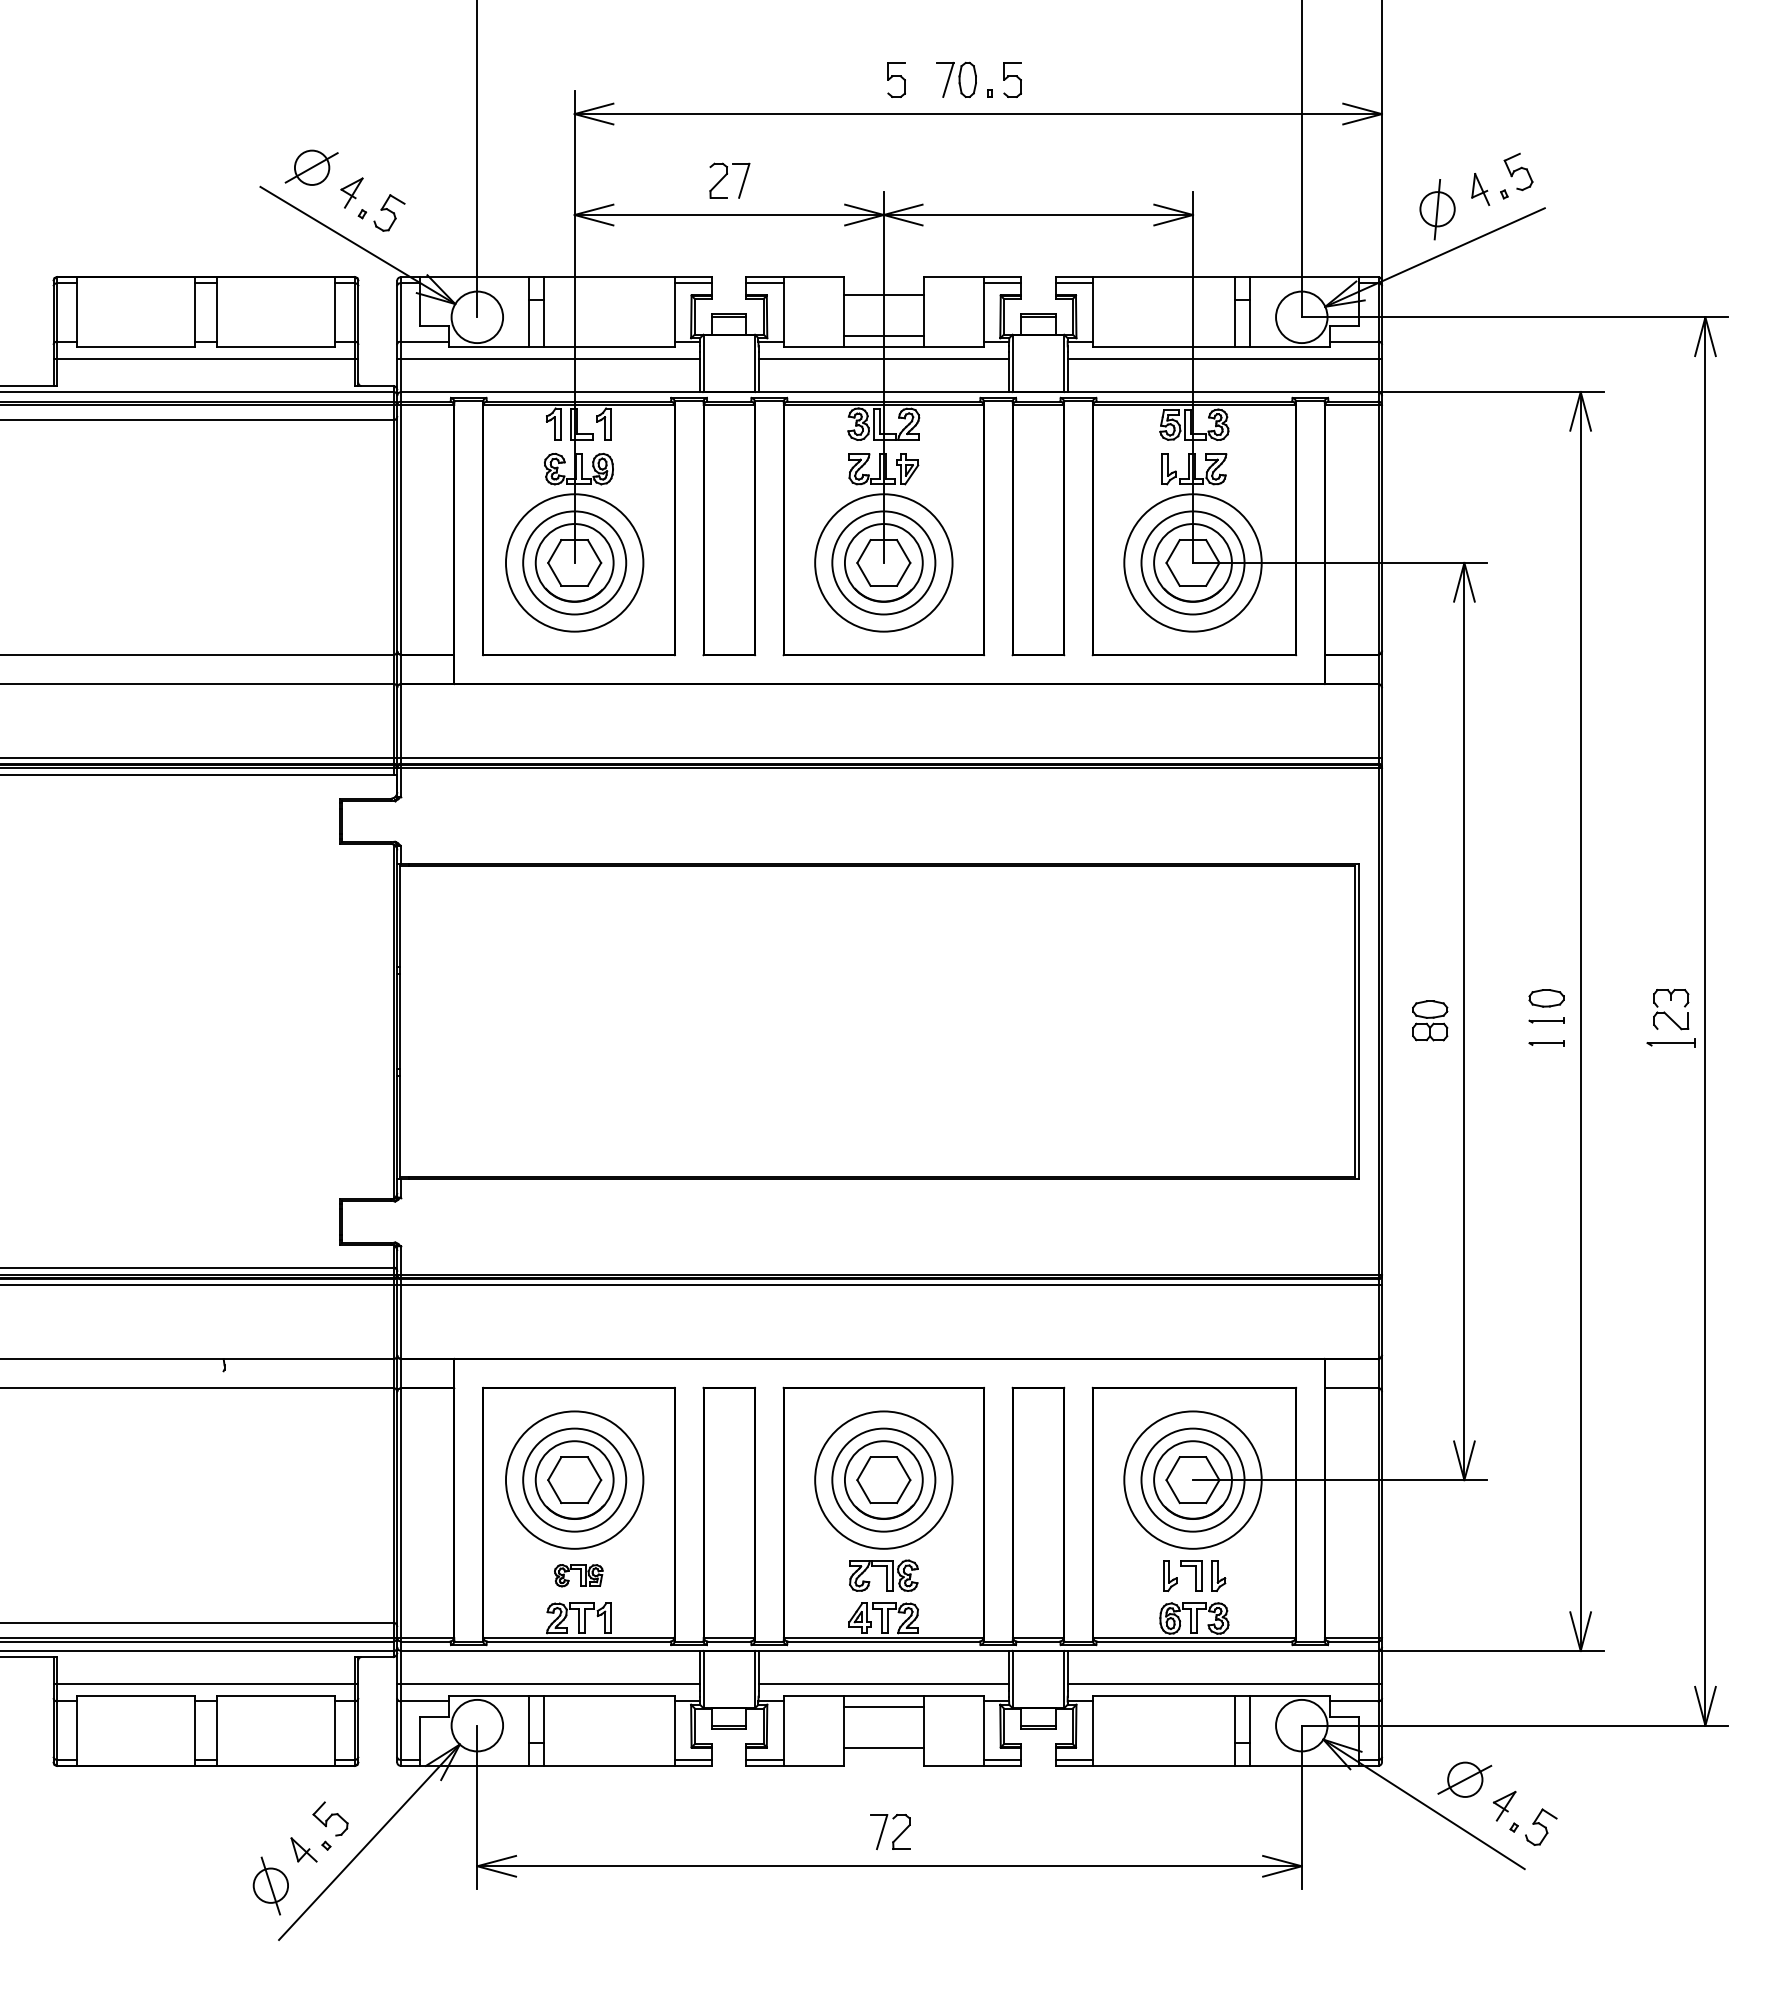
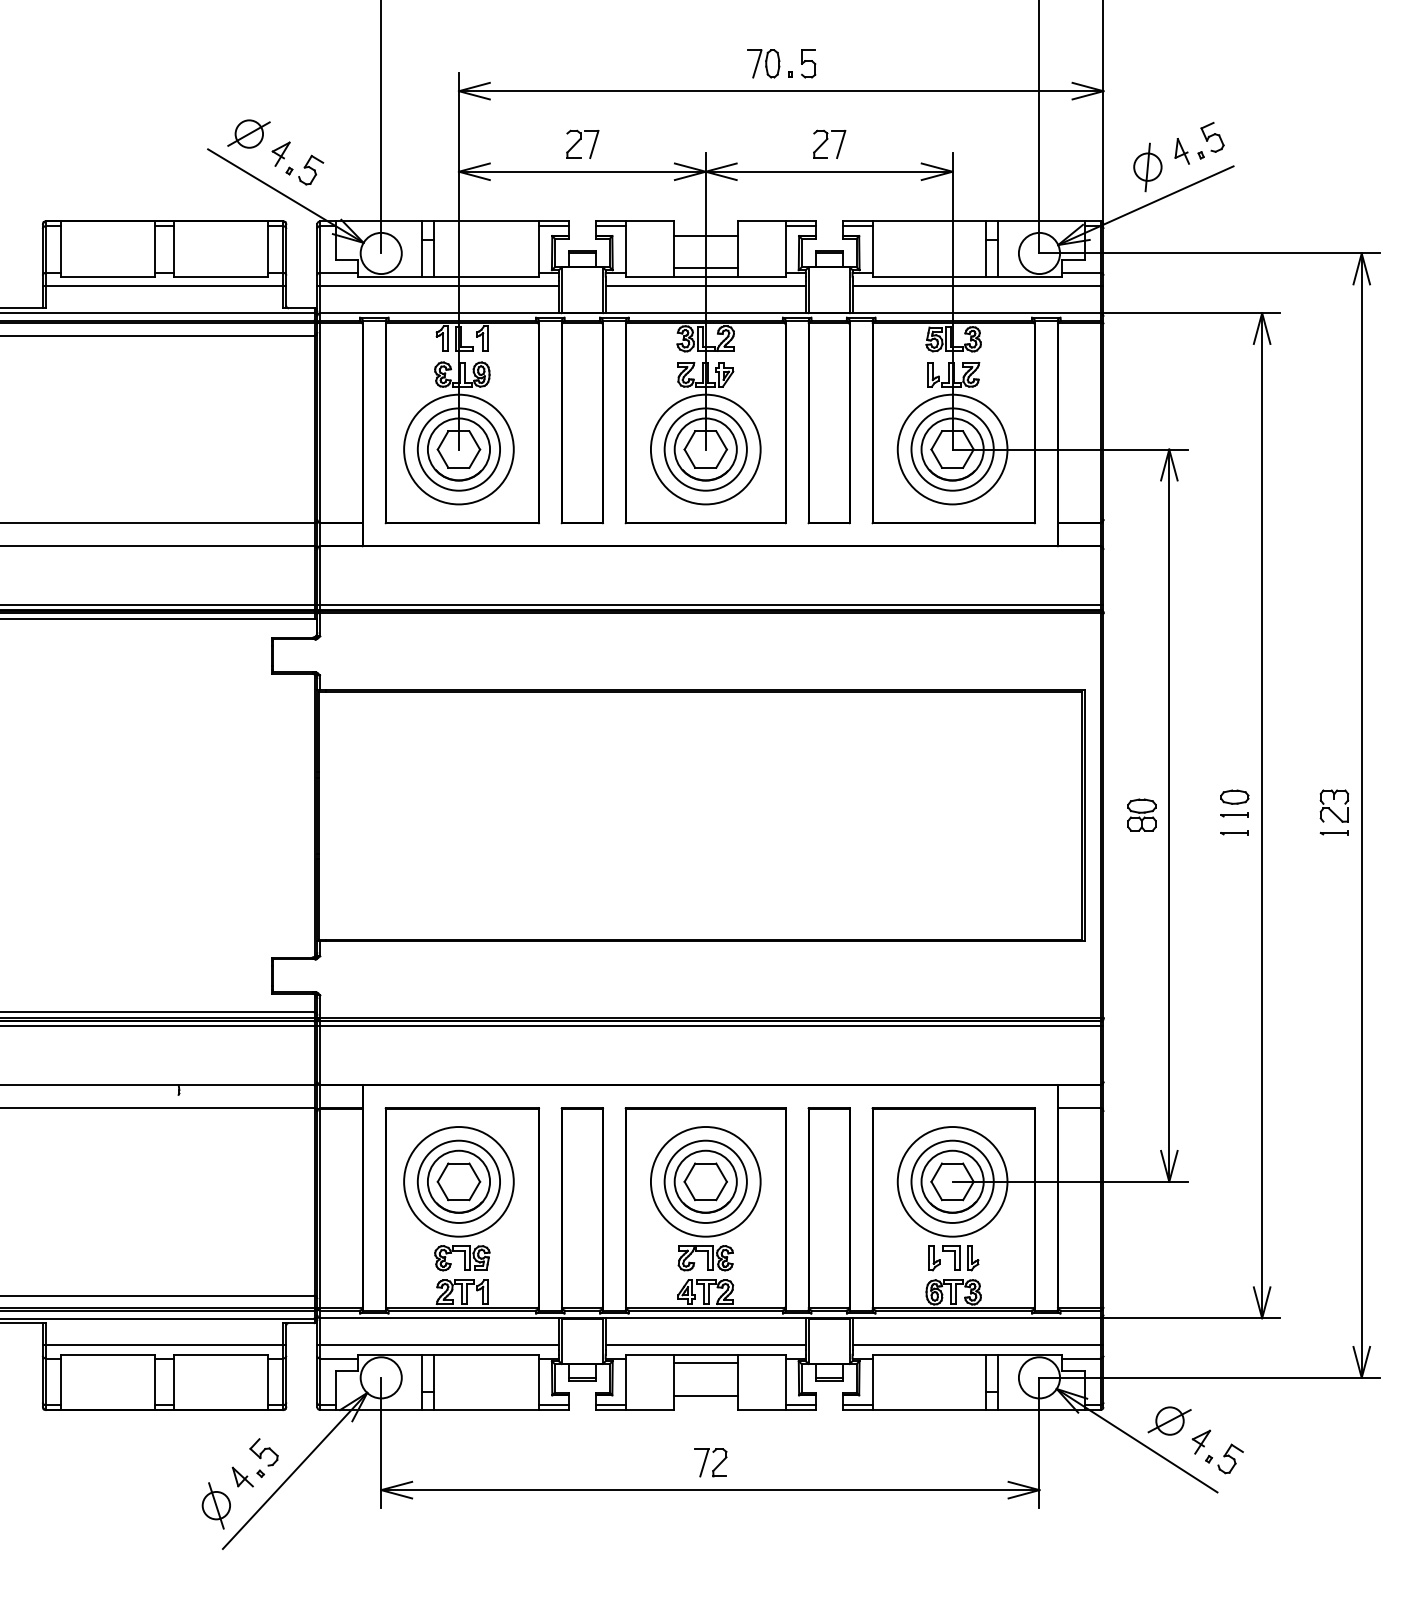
part: (896, 79) -> (715, 63), removed
part: (1038, 180) -> (829, 144), added
part: (1670, 1043) -> (1333, 833), size x0.71
part: (578, 1575) -> (461, 1257), size x1.43

